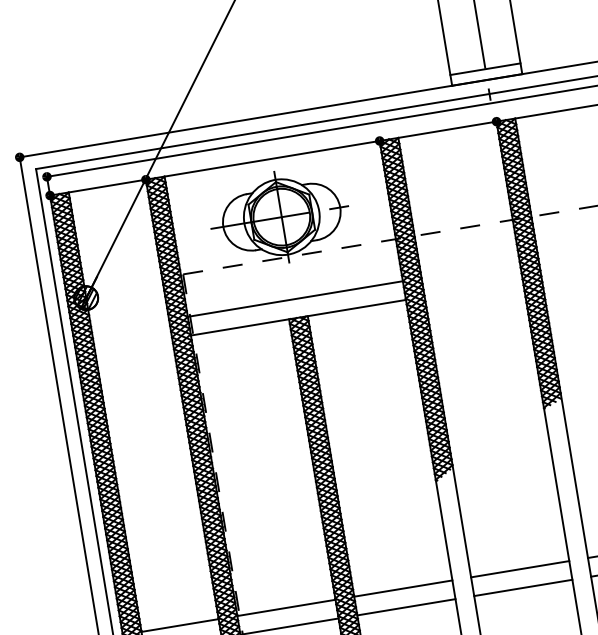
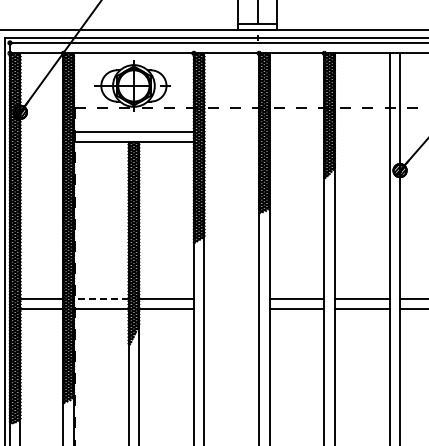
line: (519, 569) -> (231, 298), removed
line: (522, 588) -> (231, 309), removed
line: (284, 607) -> (100, 298), solid -> dashed

